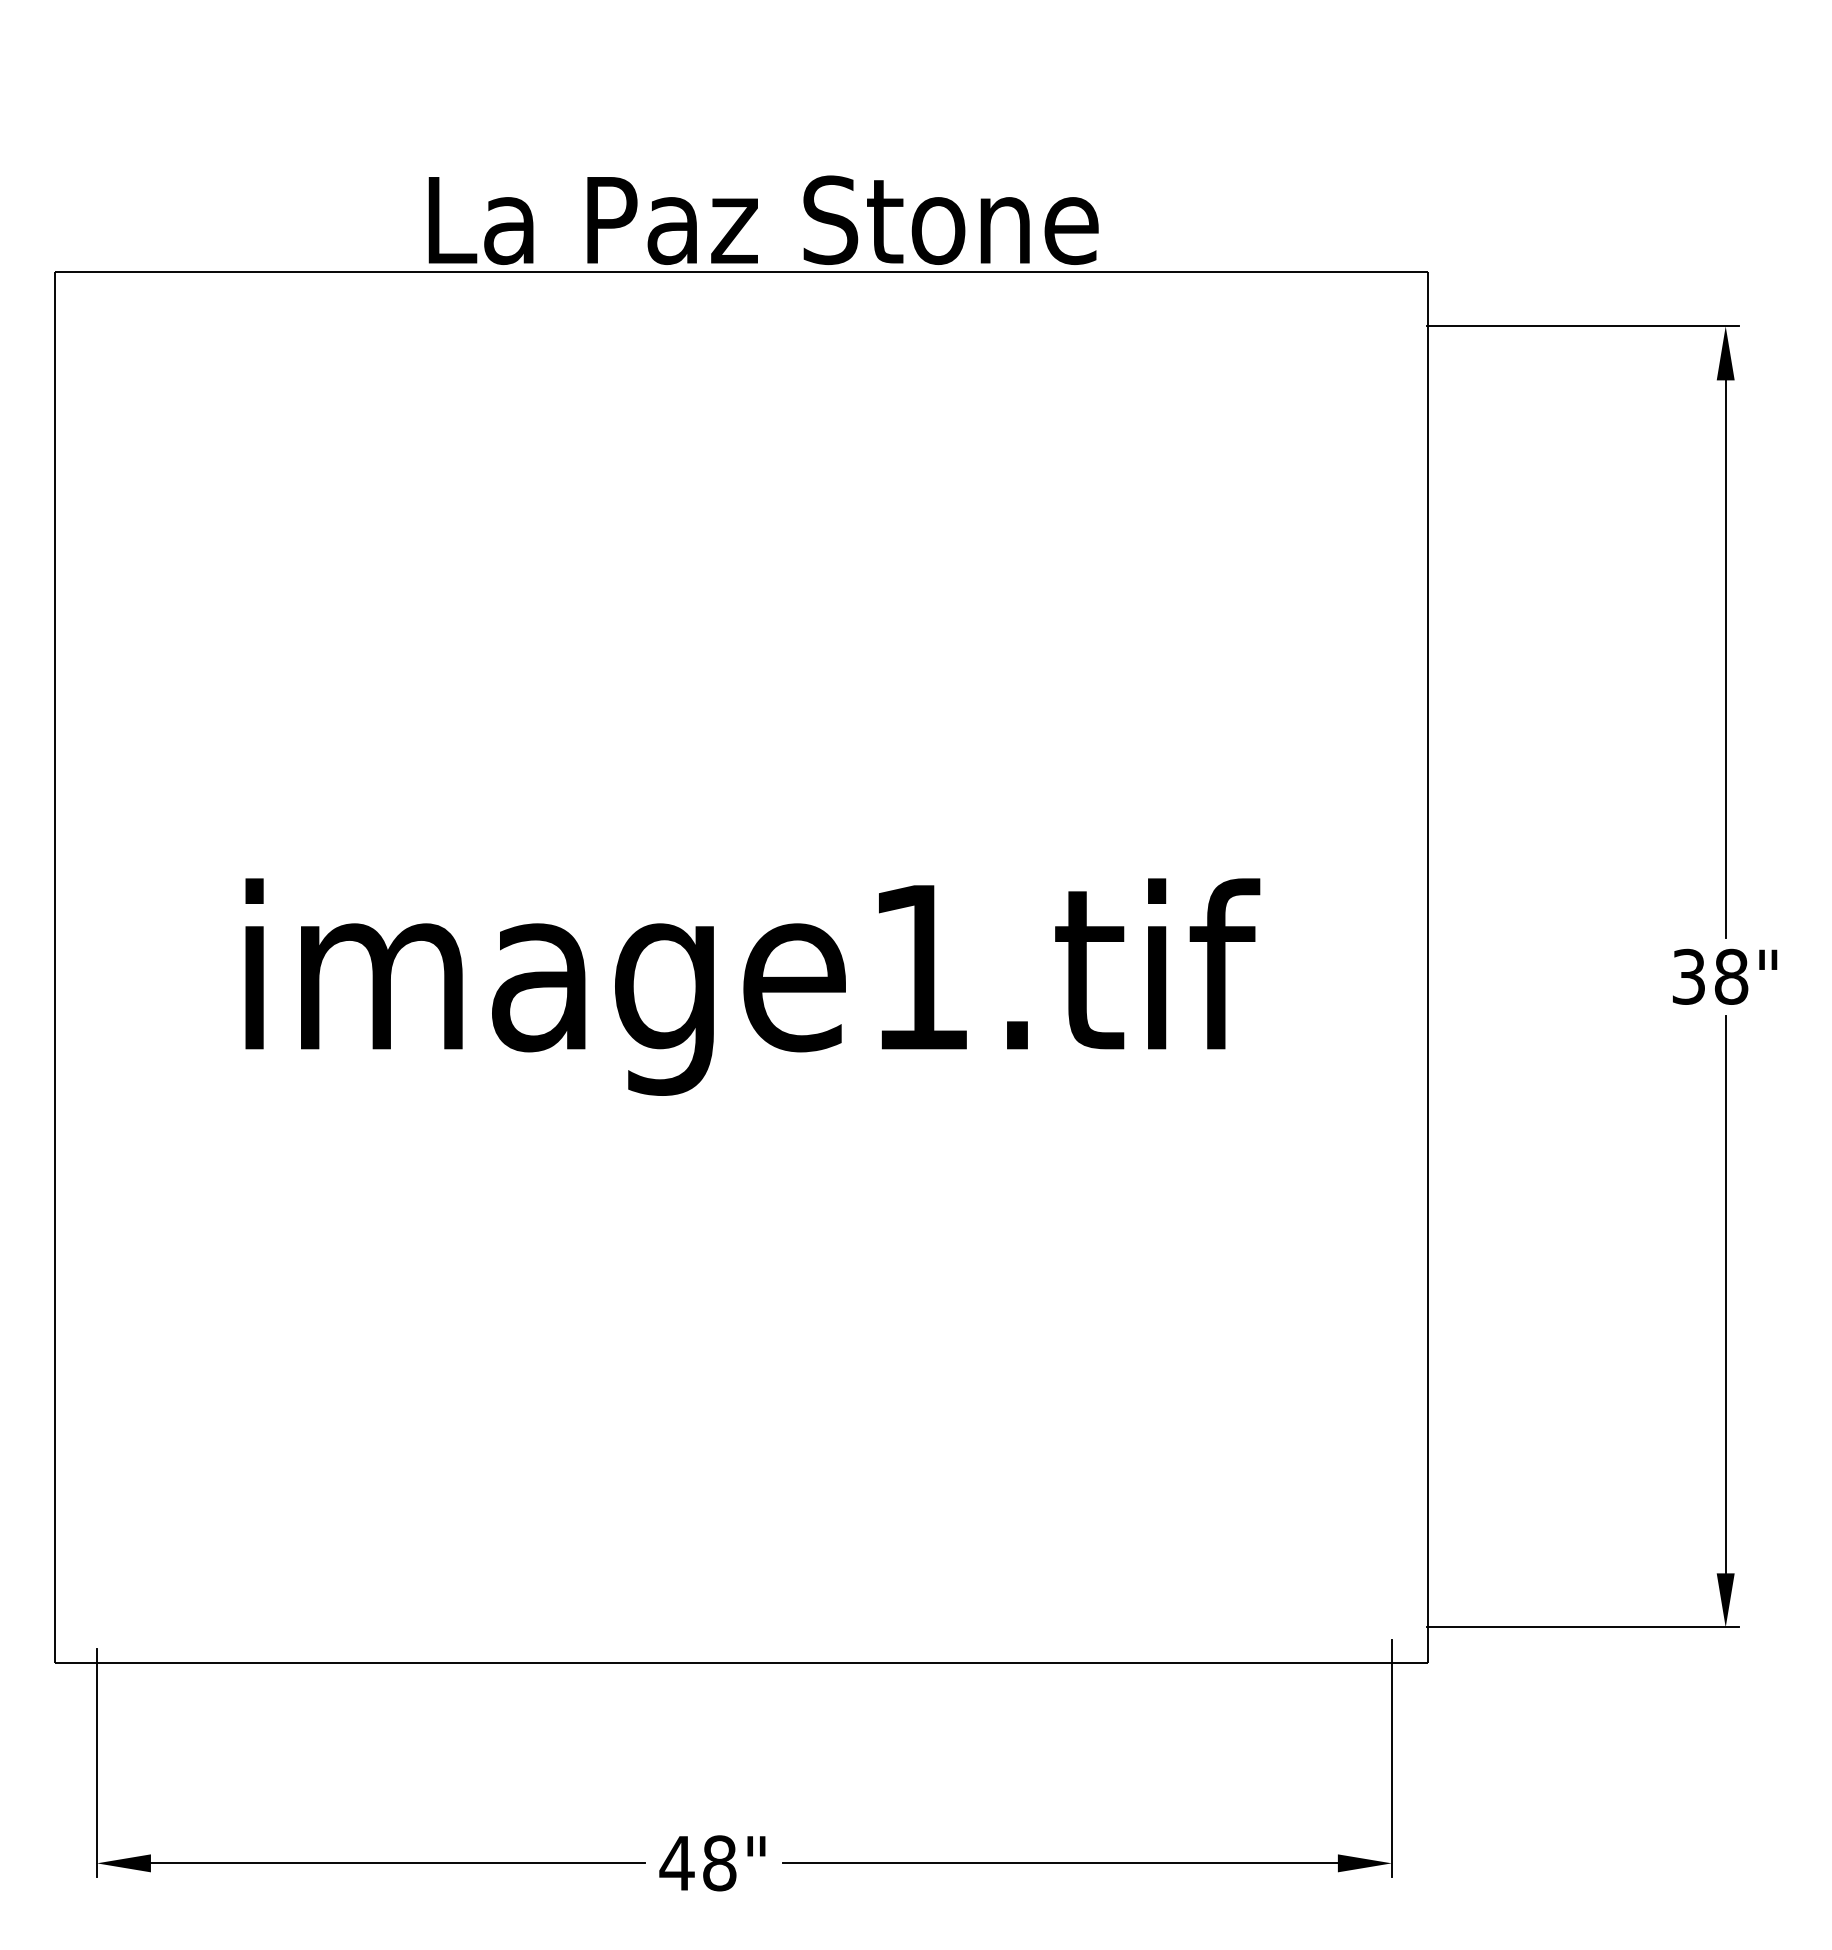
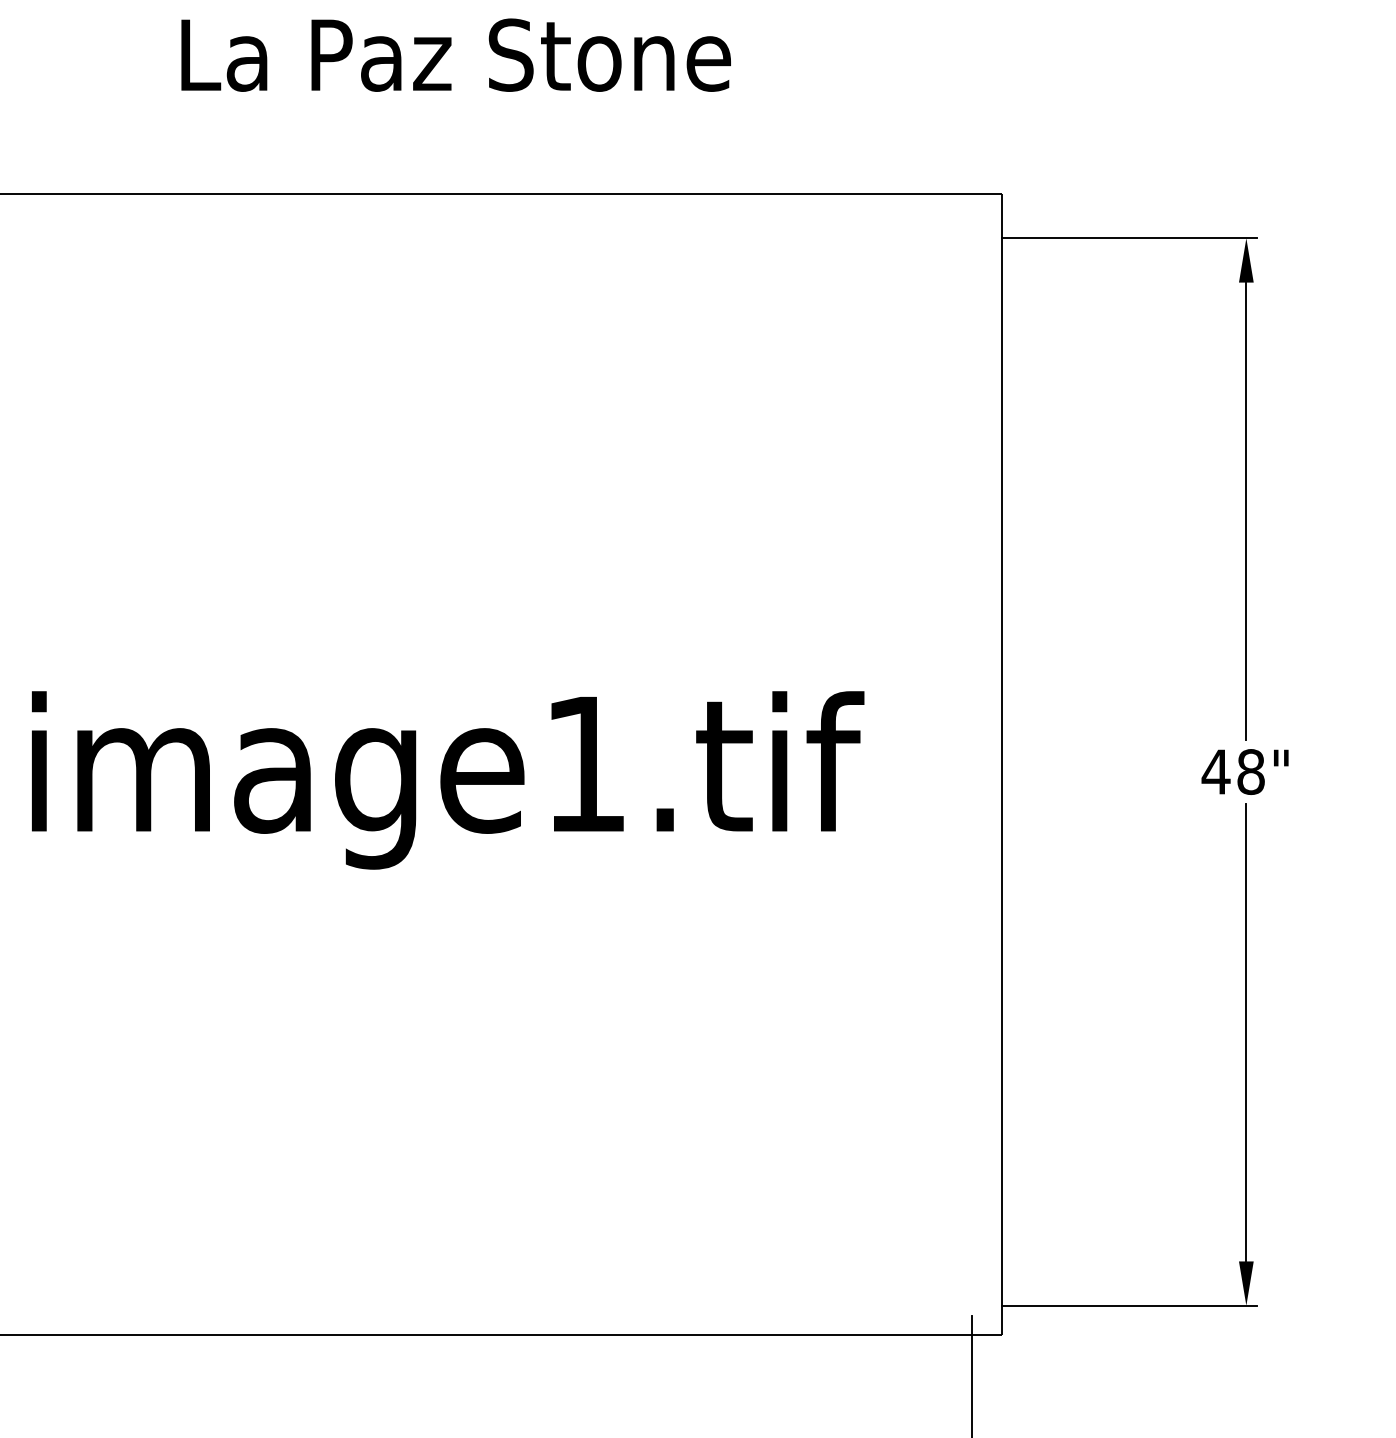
text: (763, 219) -> (456, 54), moved
text: (1688, 976) -> (1215, 771), 38" -> 48"

